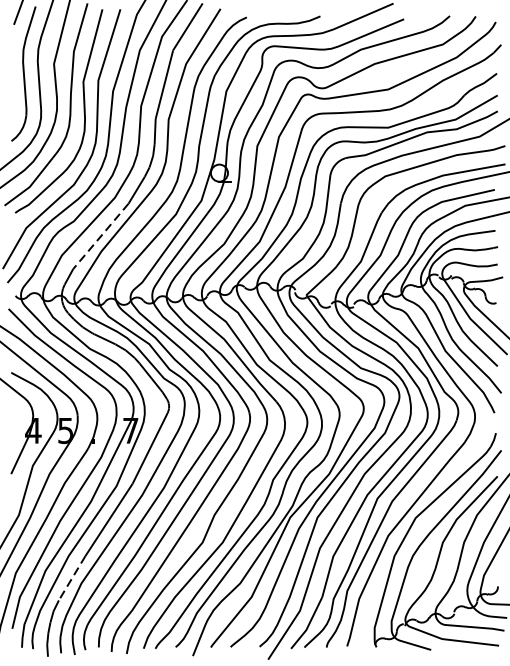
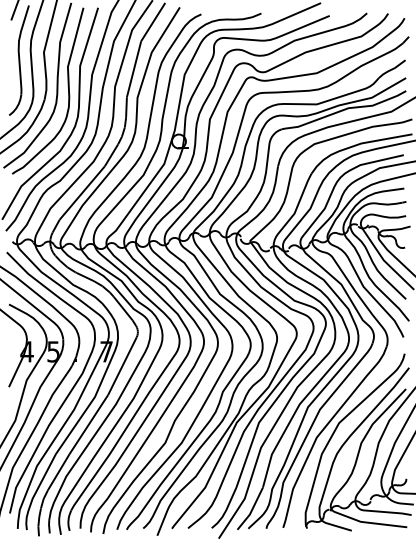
line: (101, 236) -> (82, 193), dashed -> solid
line: (71, 578) -> (58, 472), dashed -> solid

